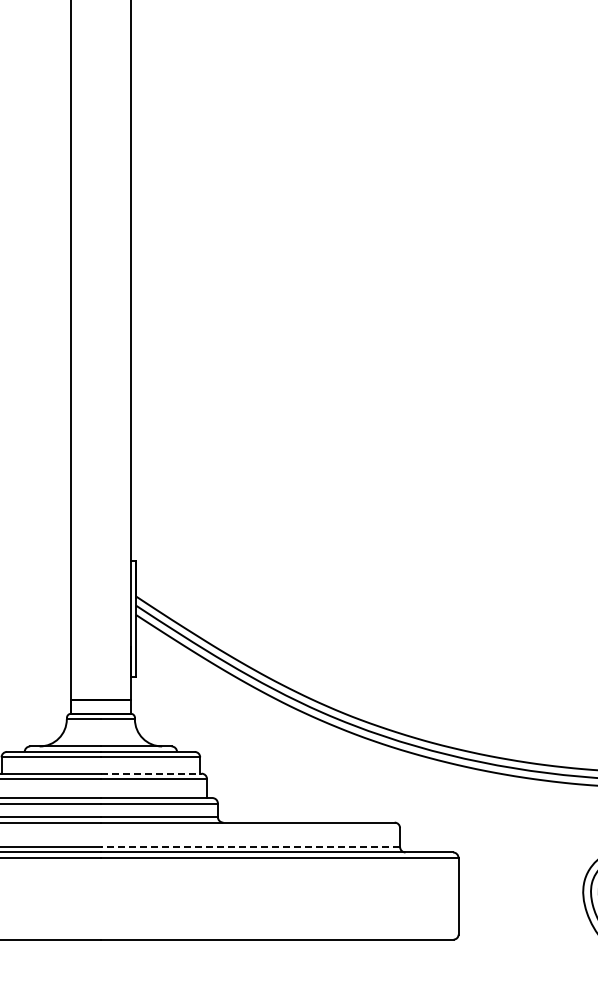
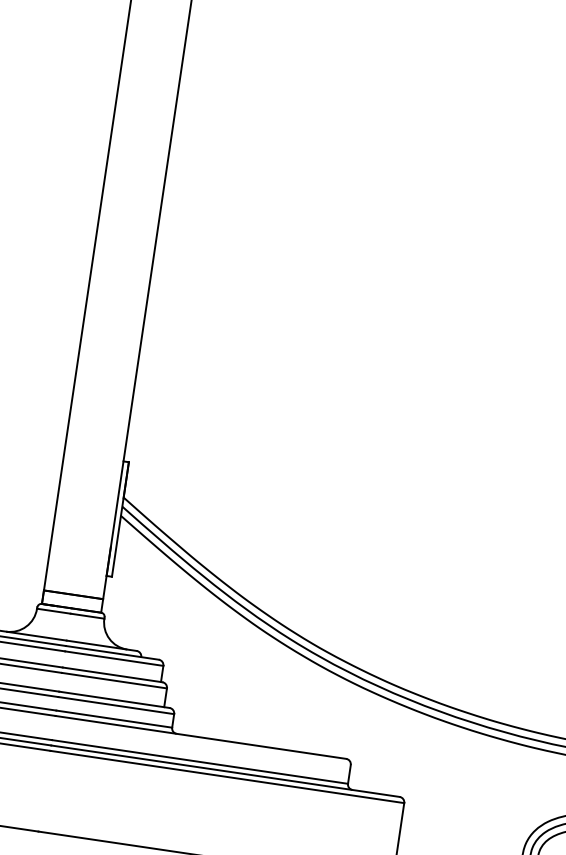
line: (151, 773) -> (112, 674), dashed -> solid
line: (250, 847) -> (199, 762), dashed -> solid

